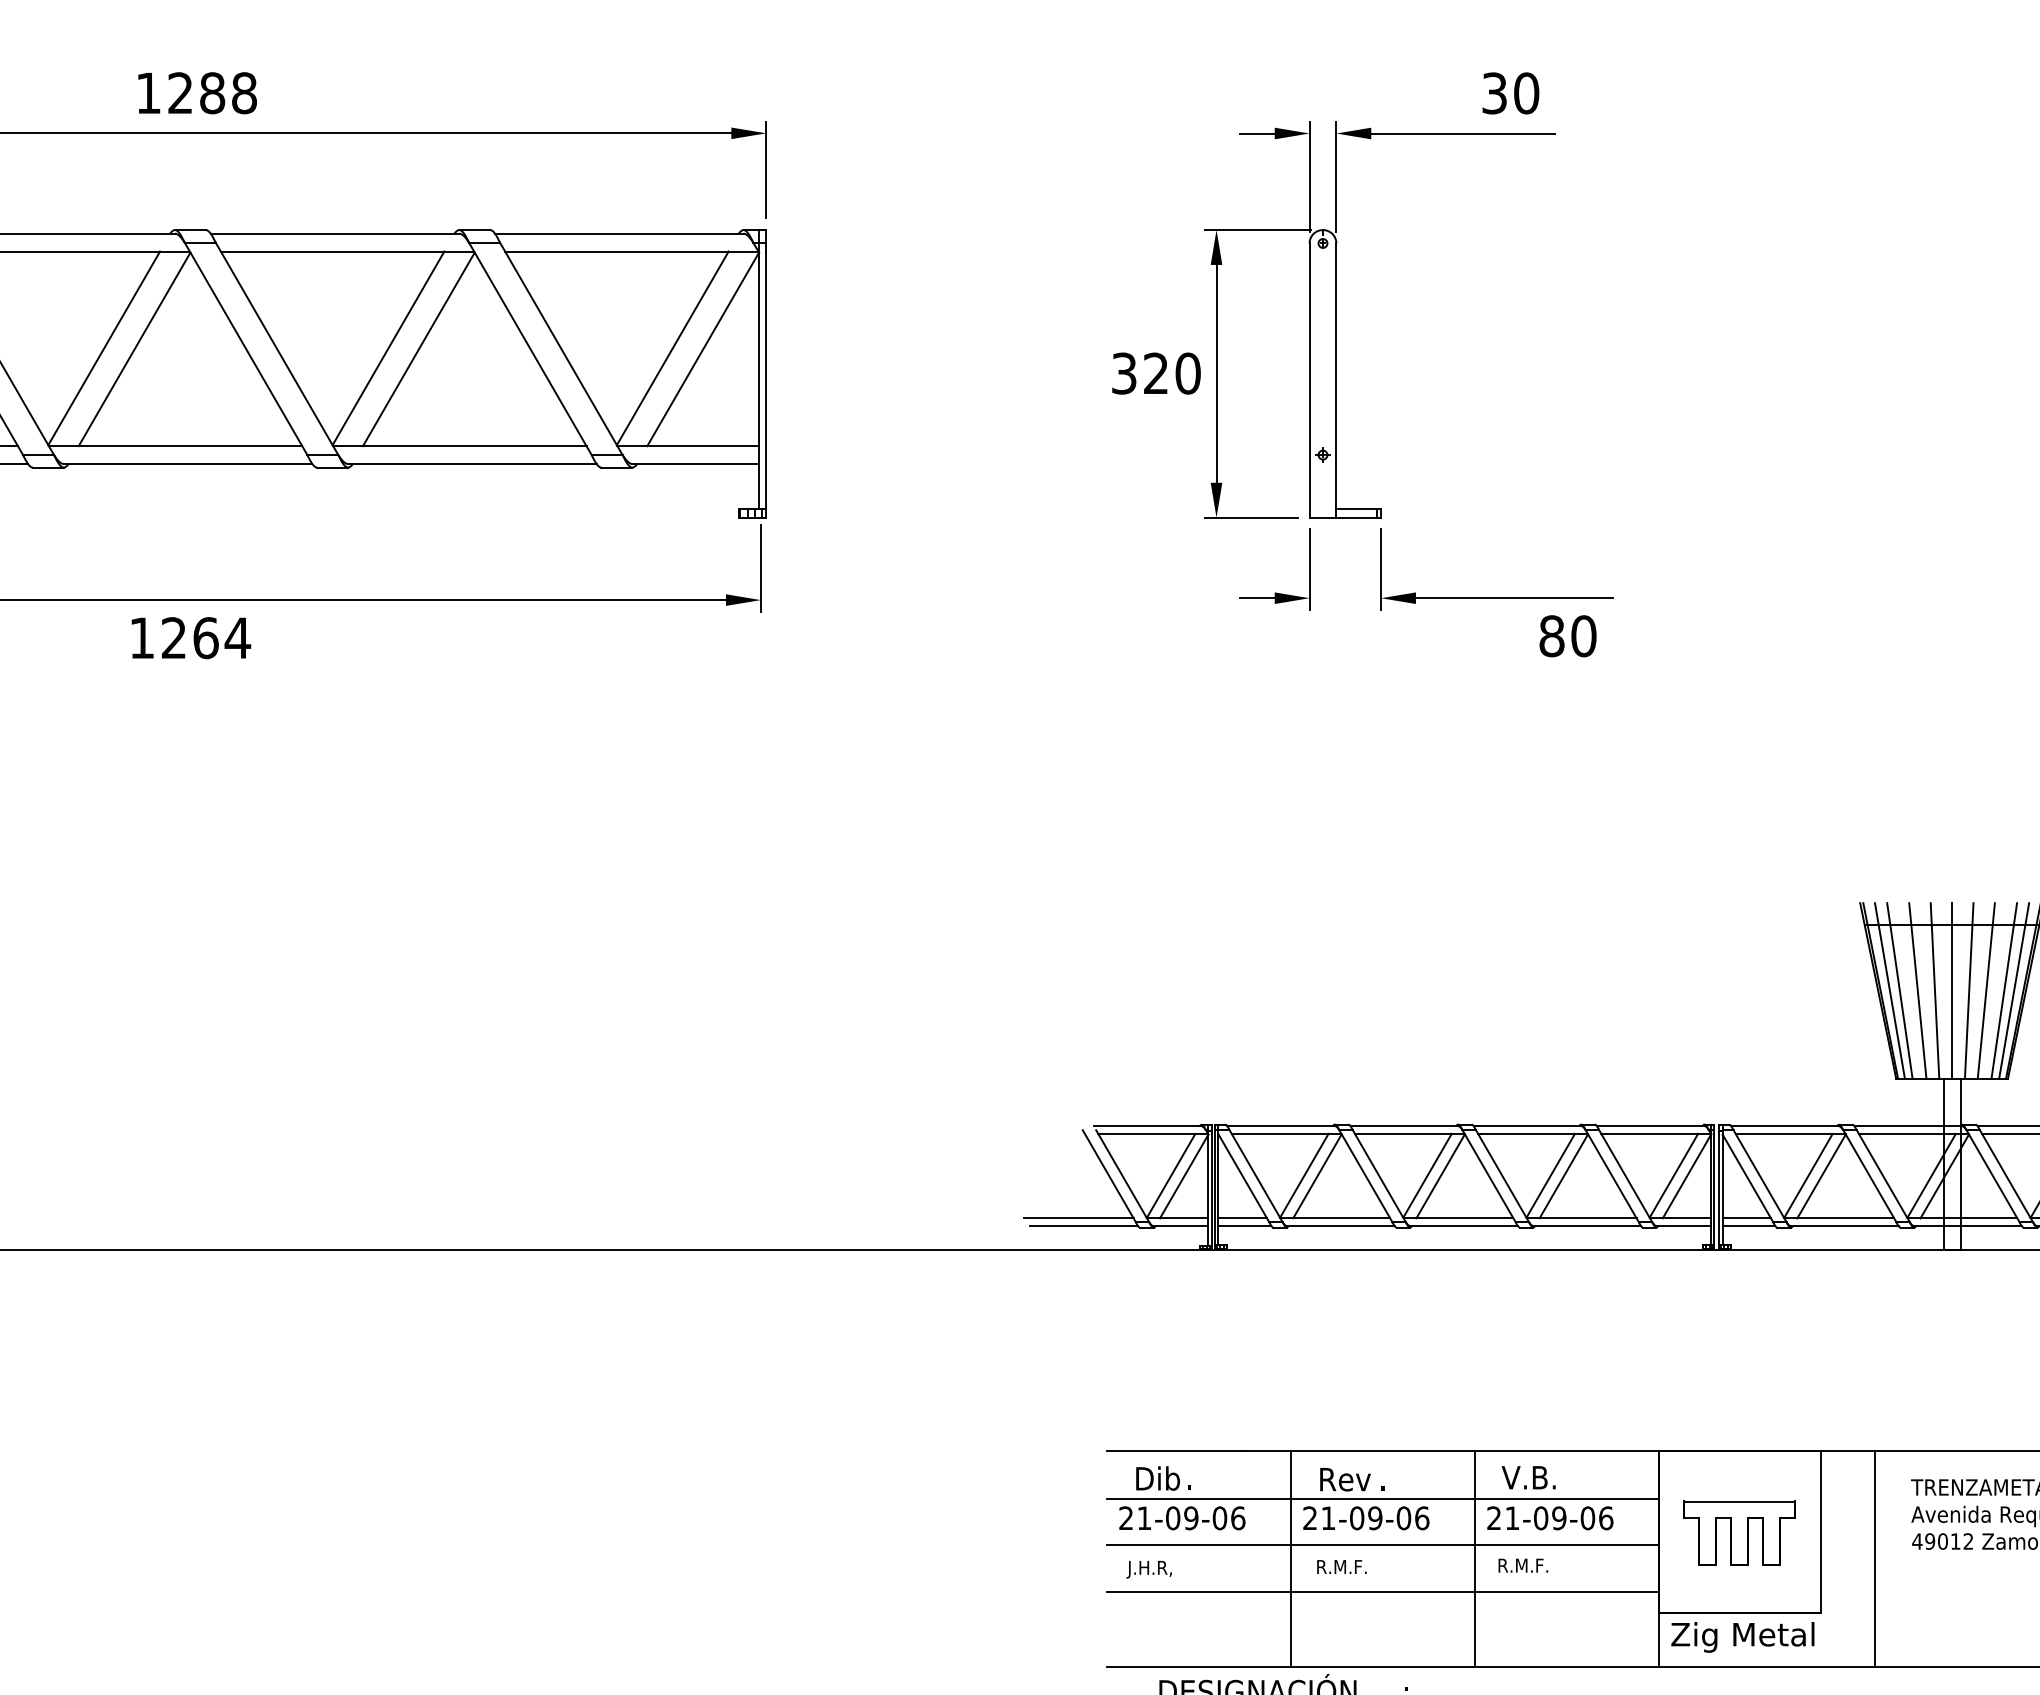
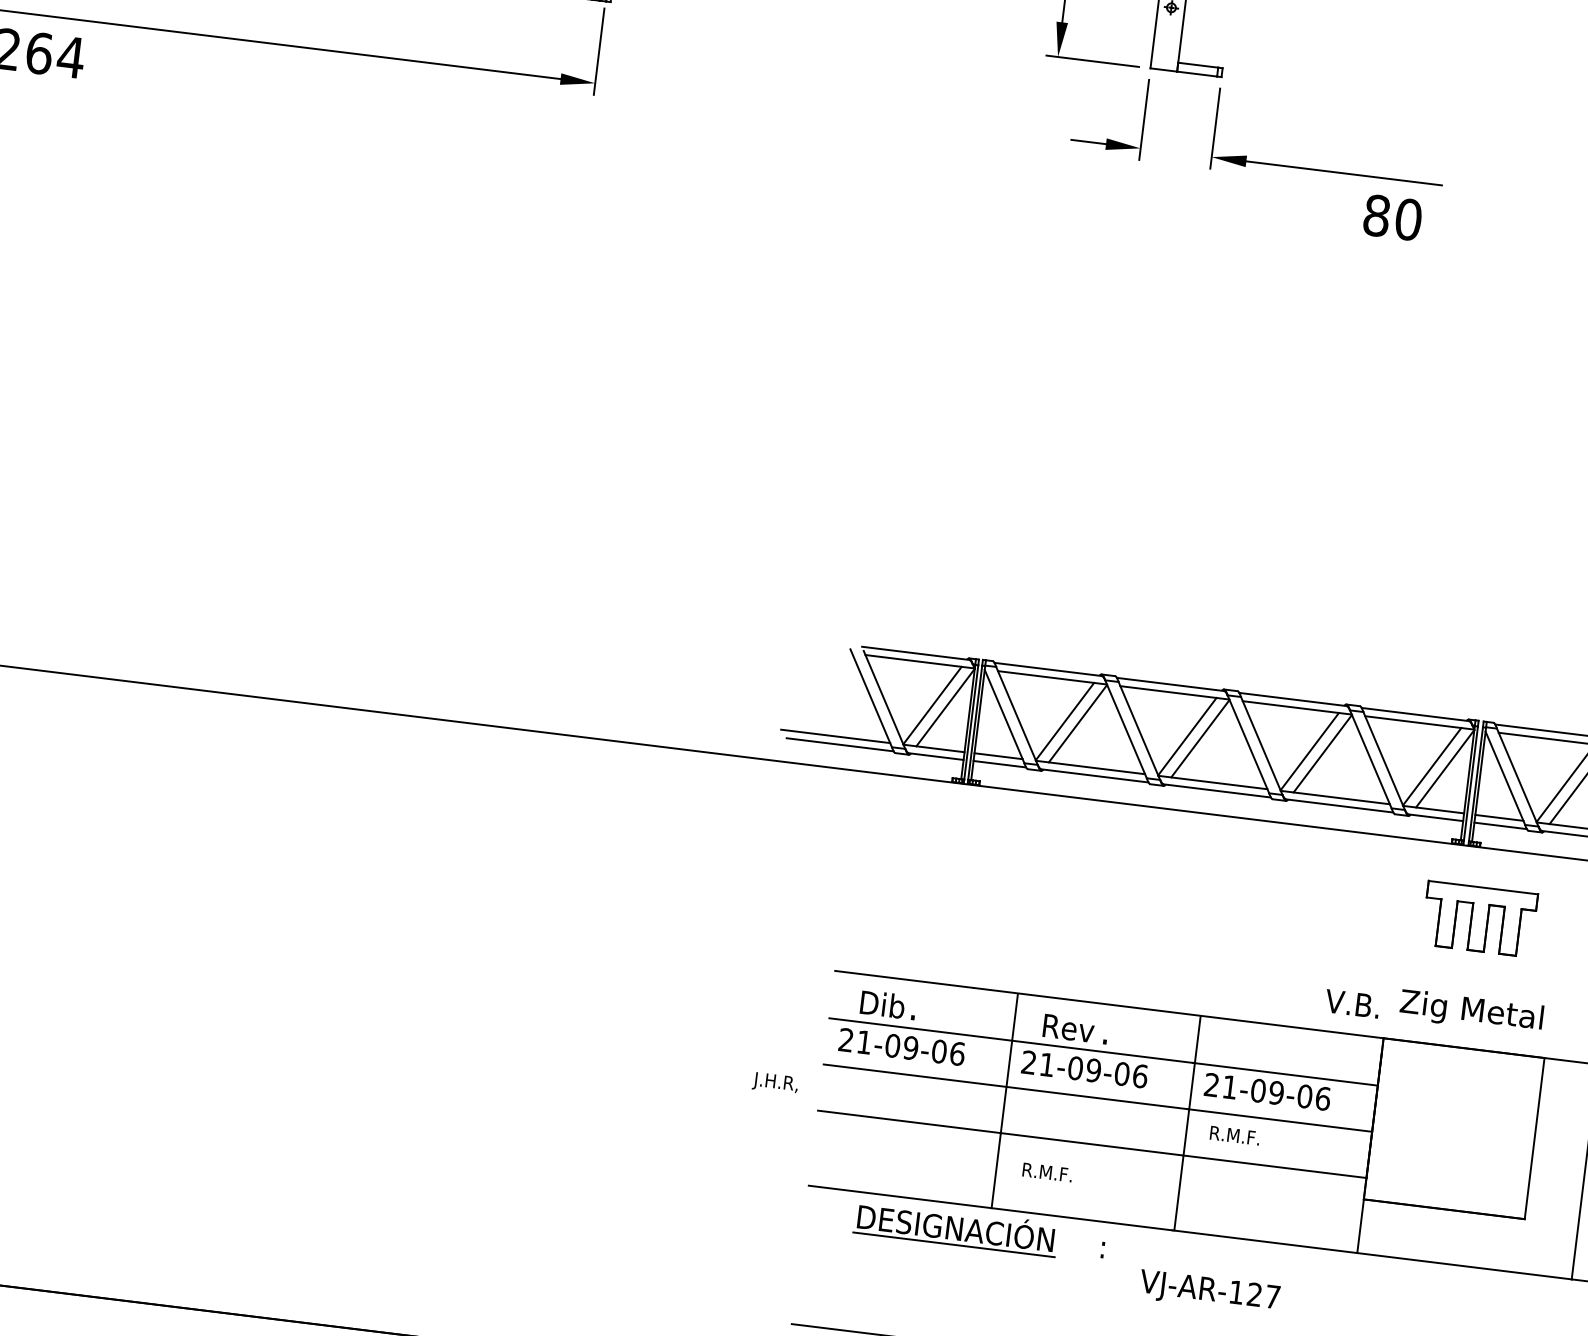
text: (1528, 1477) -> (1352, 1003), moved
part: (1739, 1532) -> (1479, 918), moved
text: (1341, 1566) -> (1047, 1171), moved
text: (1148, 1569) -> (774, 1083), moved
text: (1742, 1637) -> (1471, 1012), moved

